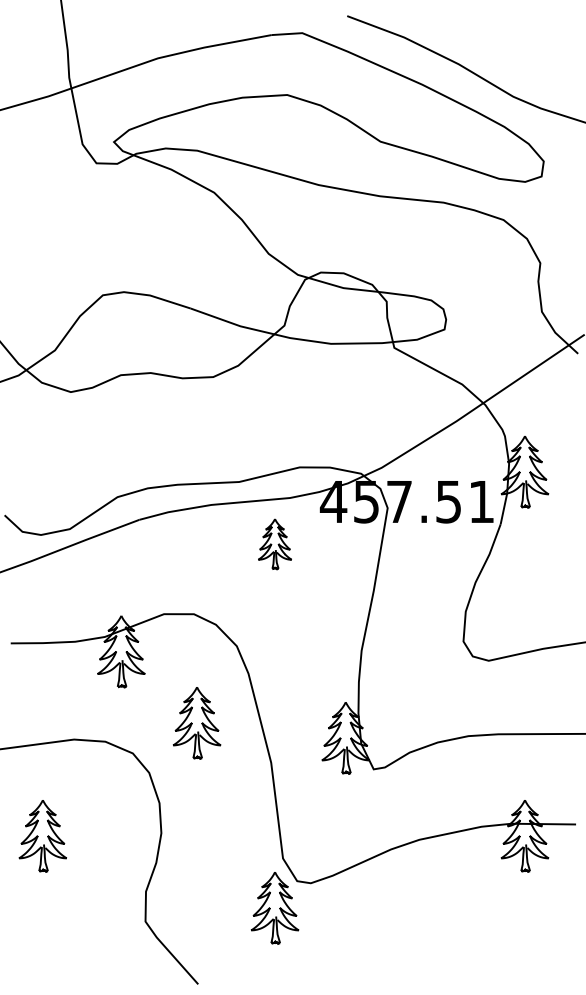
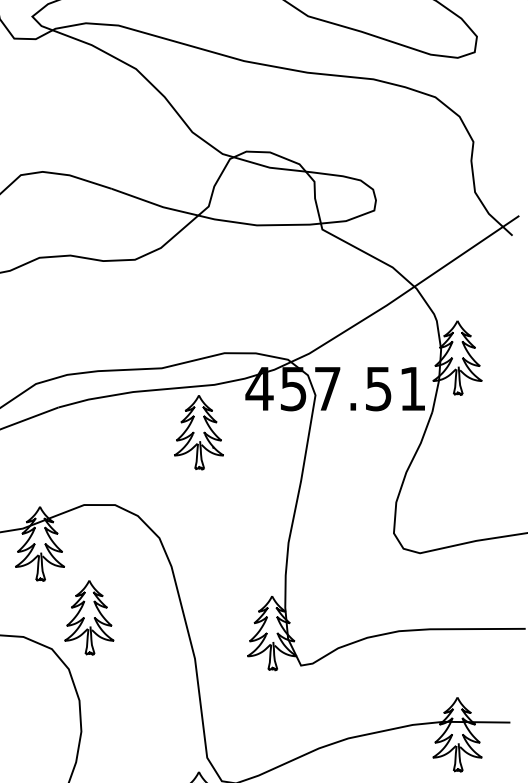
part: (274, 544) -> (198, 432), size x1.43
part: (196, 723) -> (88, 618), moved

